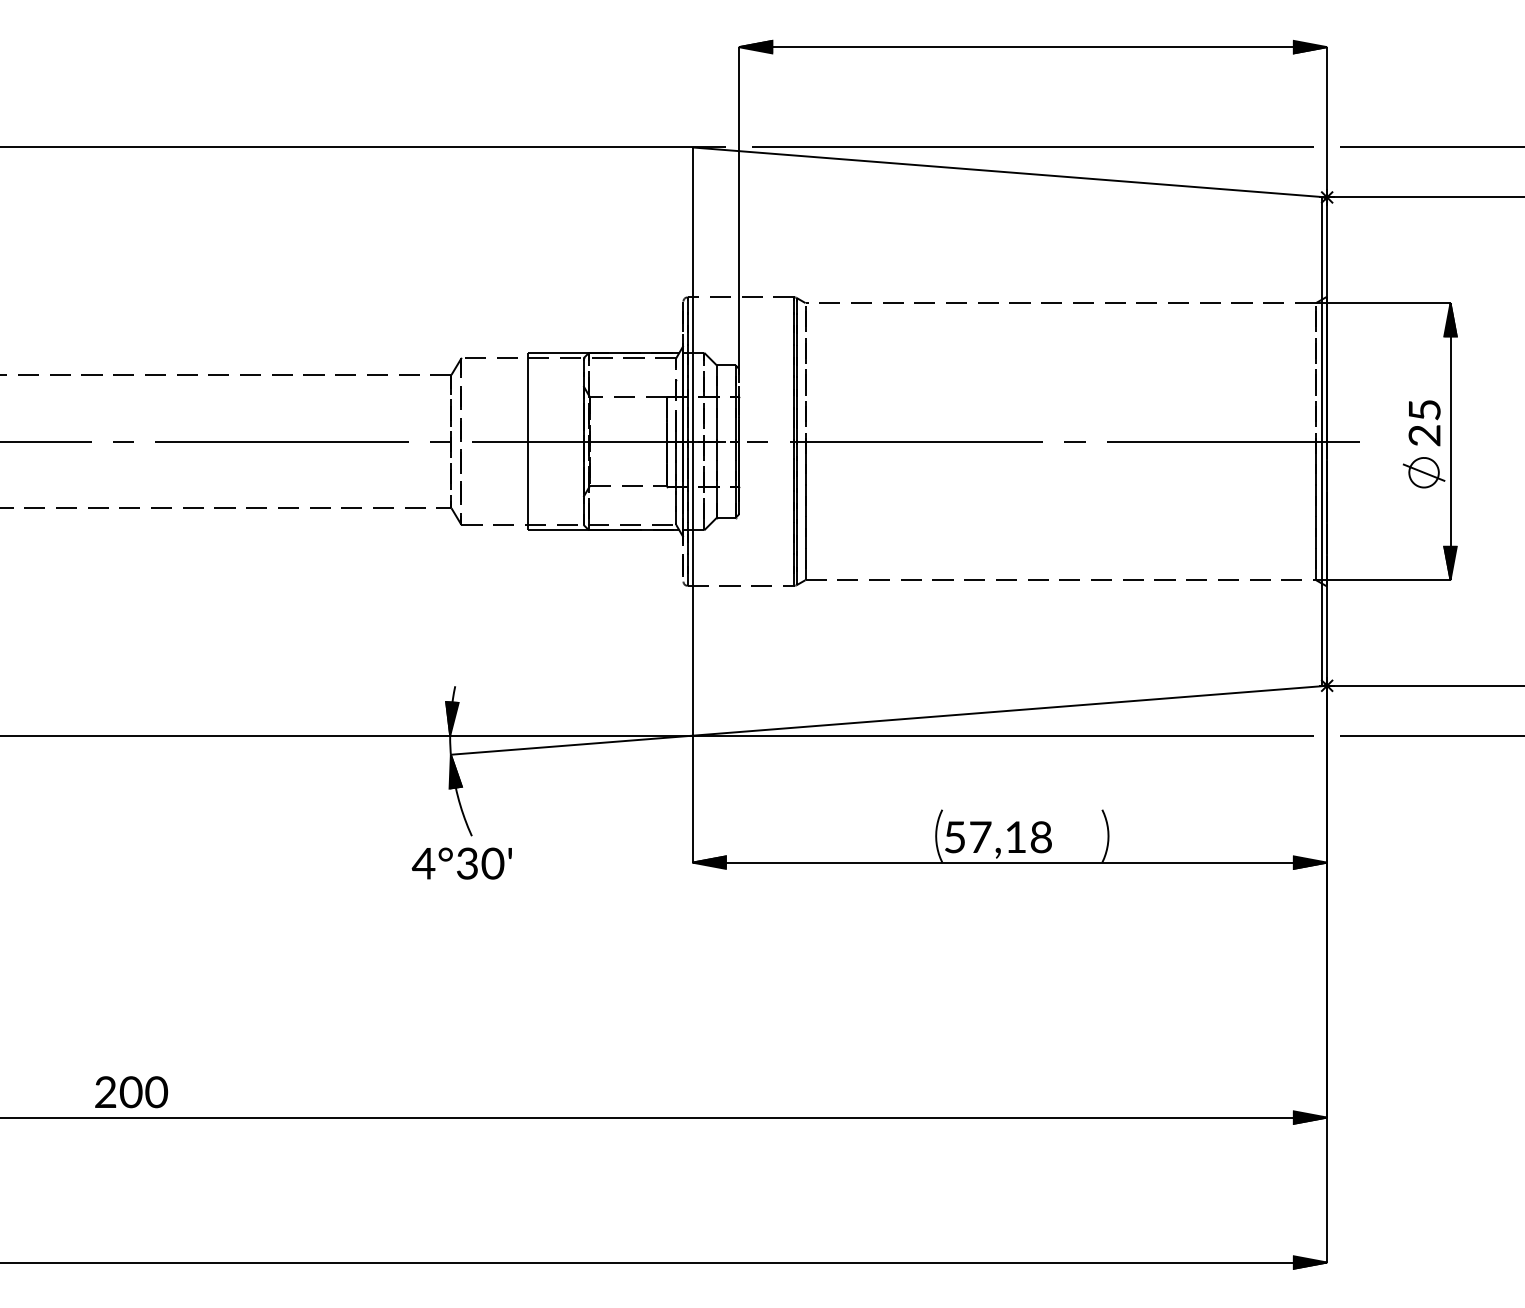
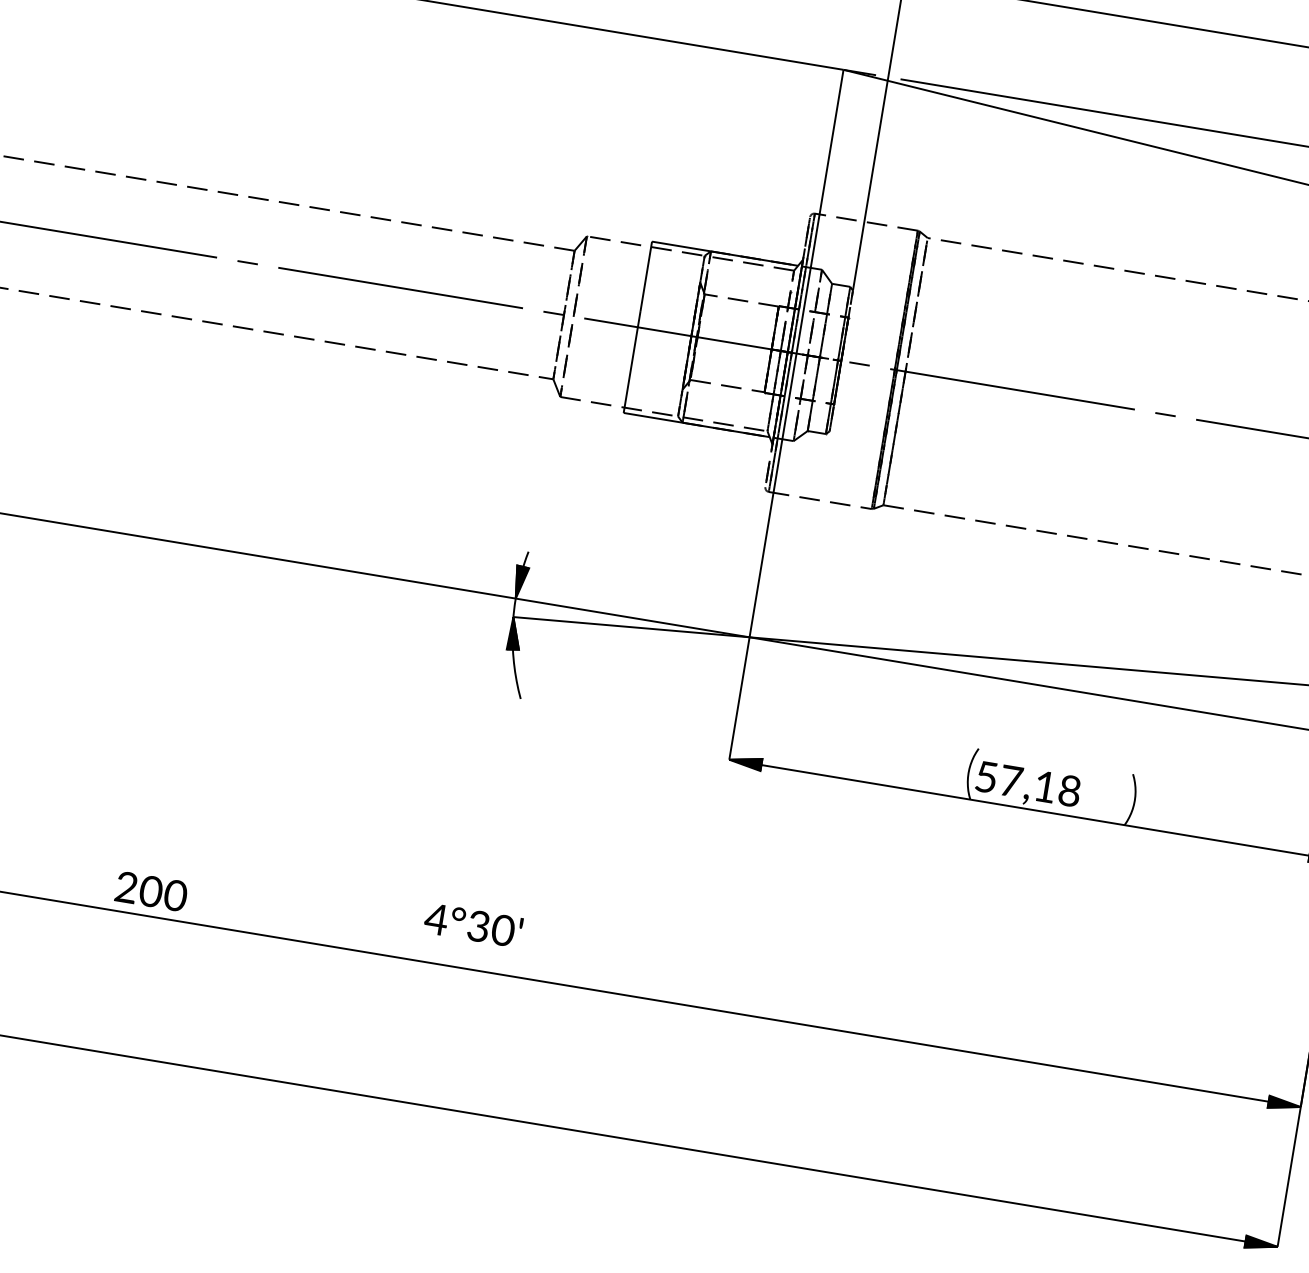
text: (461, 863) -> (472, 925), moved

